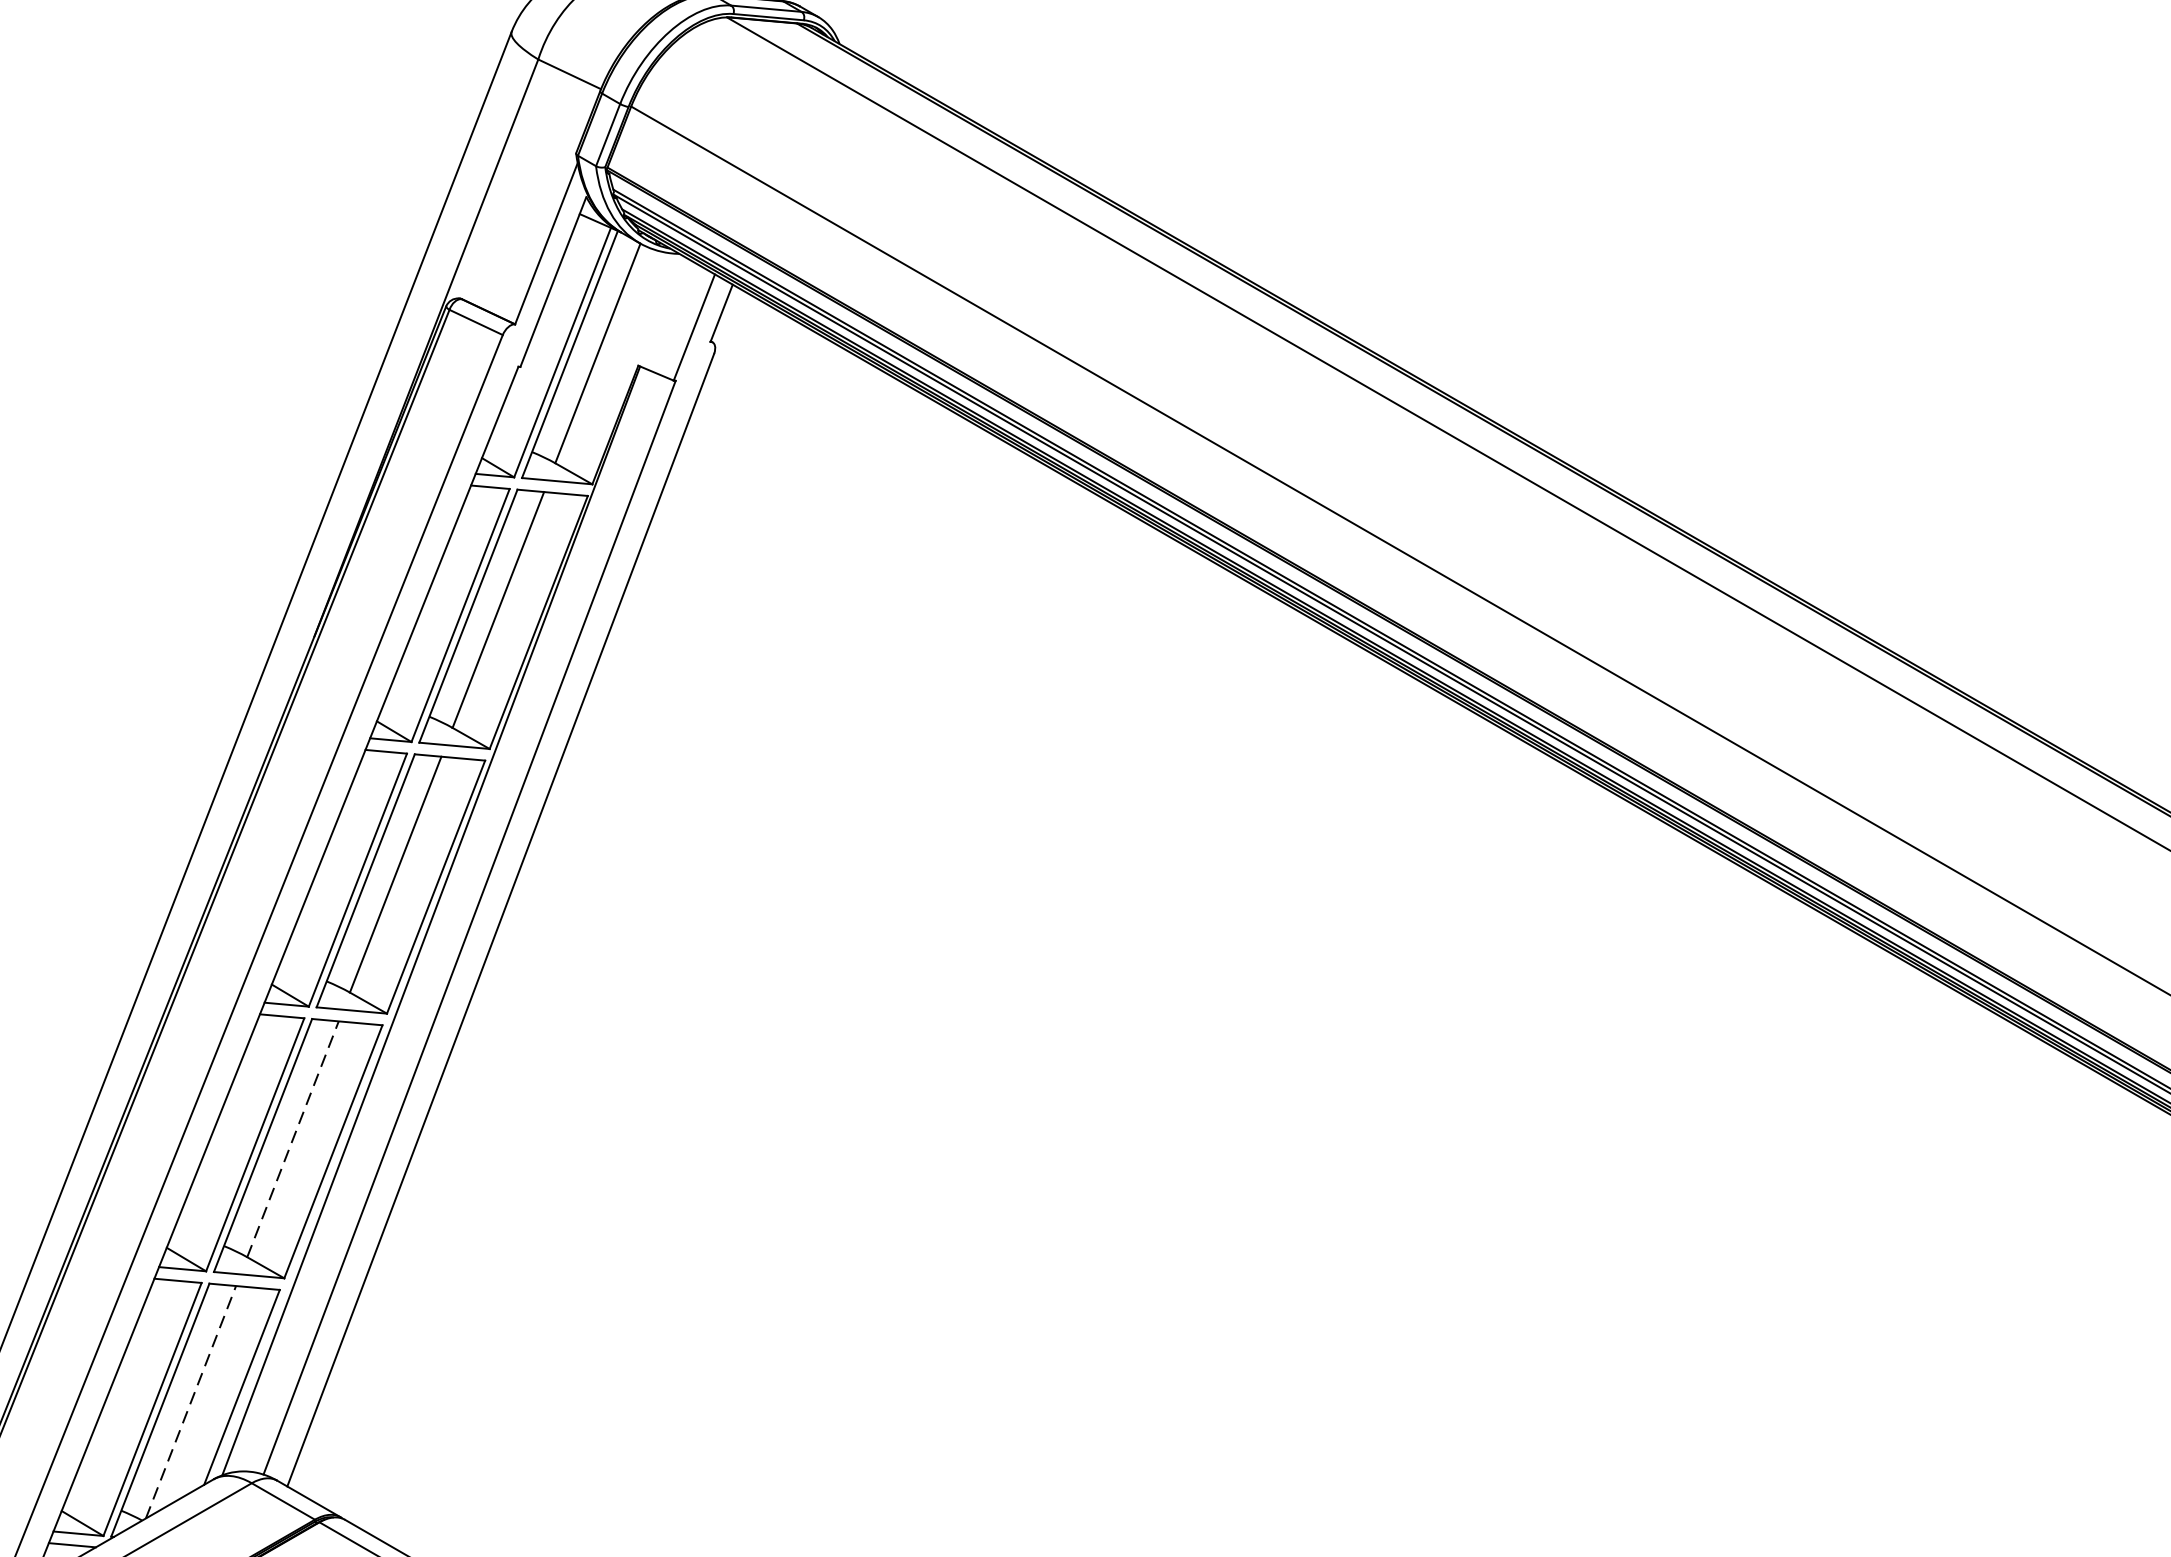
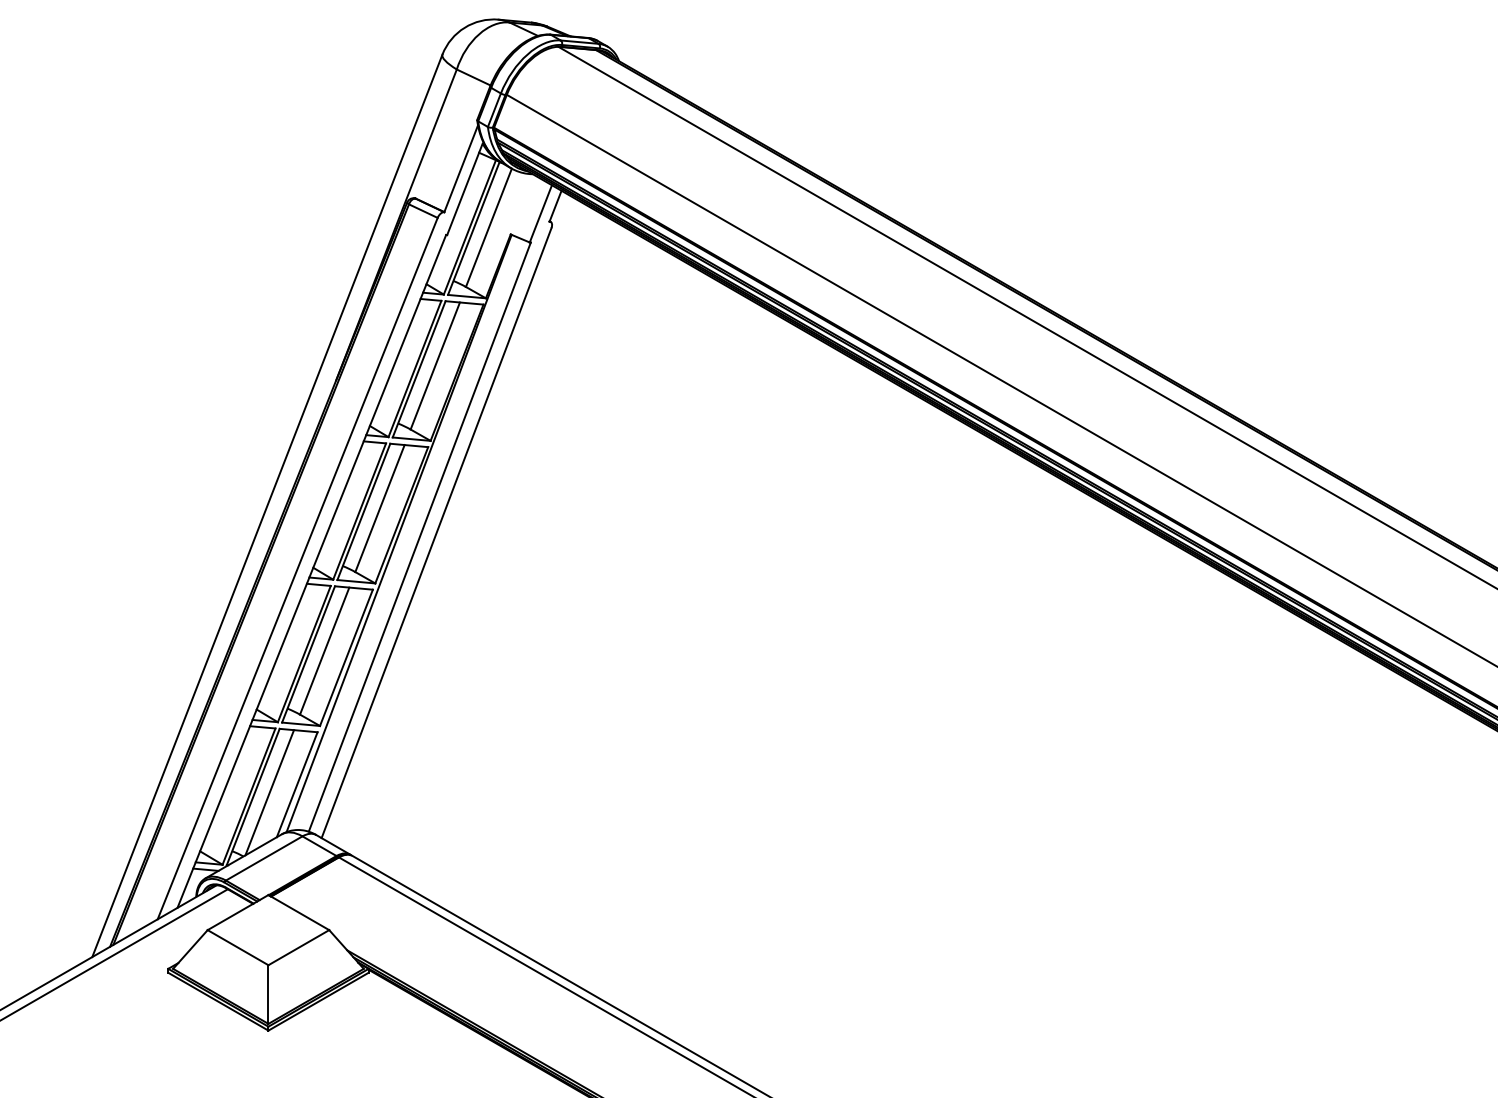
line: (292, 1138) -> (324, 650), dashed -> solid
line: (190, 1401) -> (269, 792), dashed -> solid

